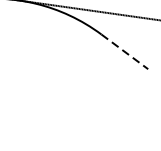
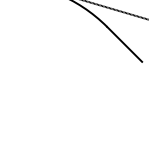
line: (124, 51) -> (124, 44), dashed -> solid

